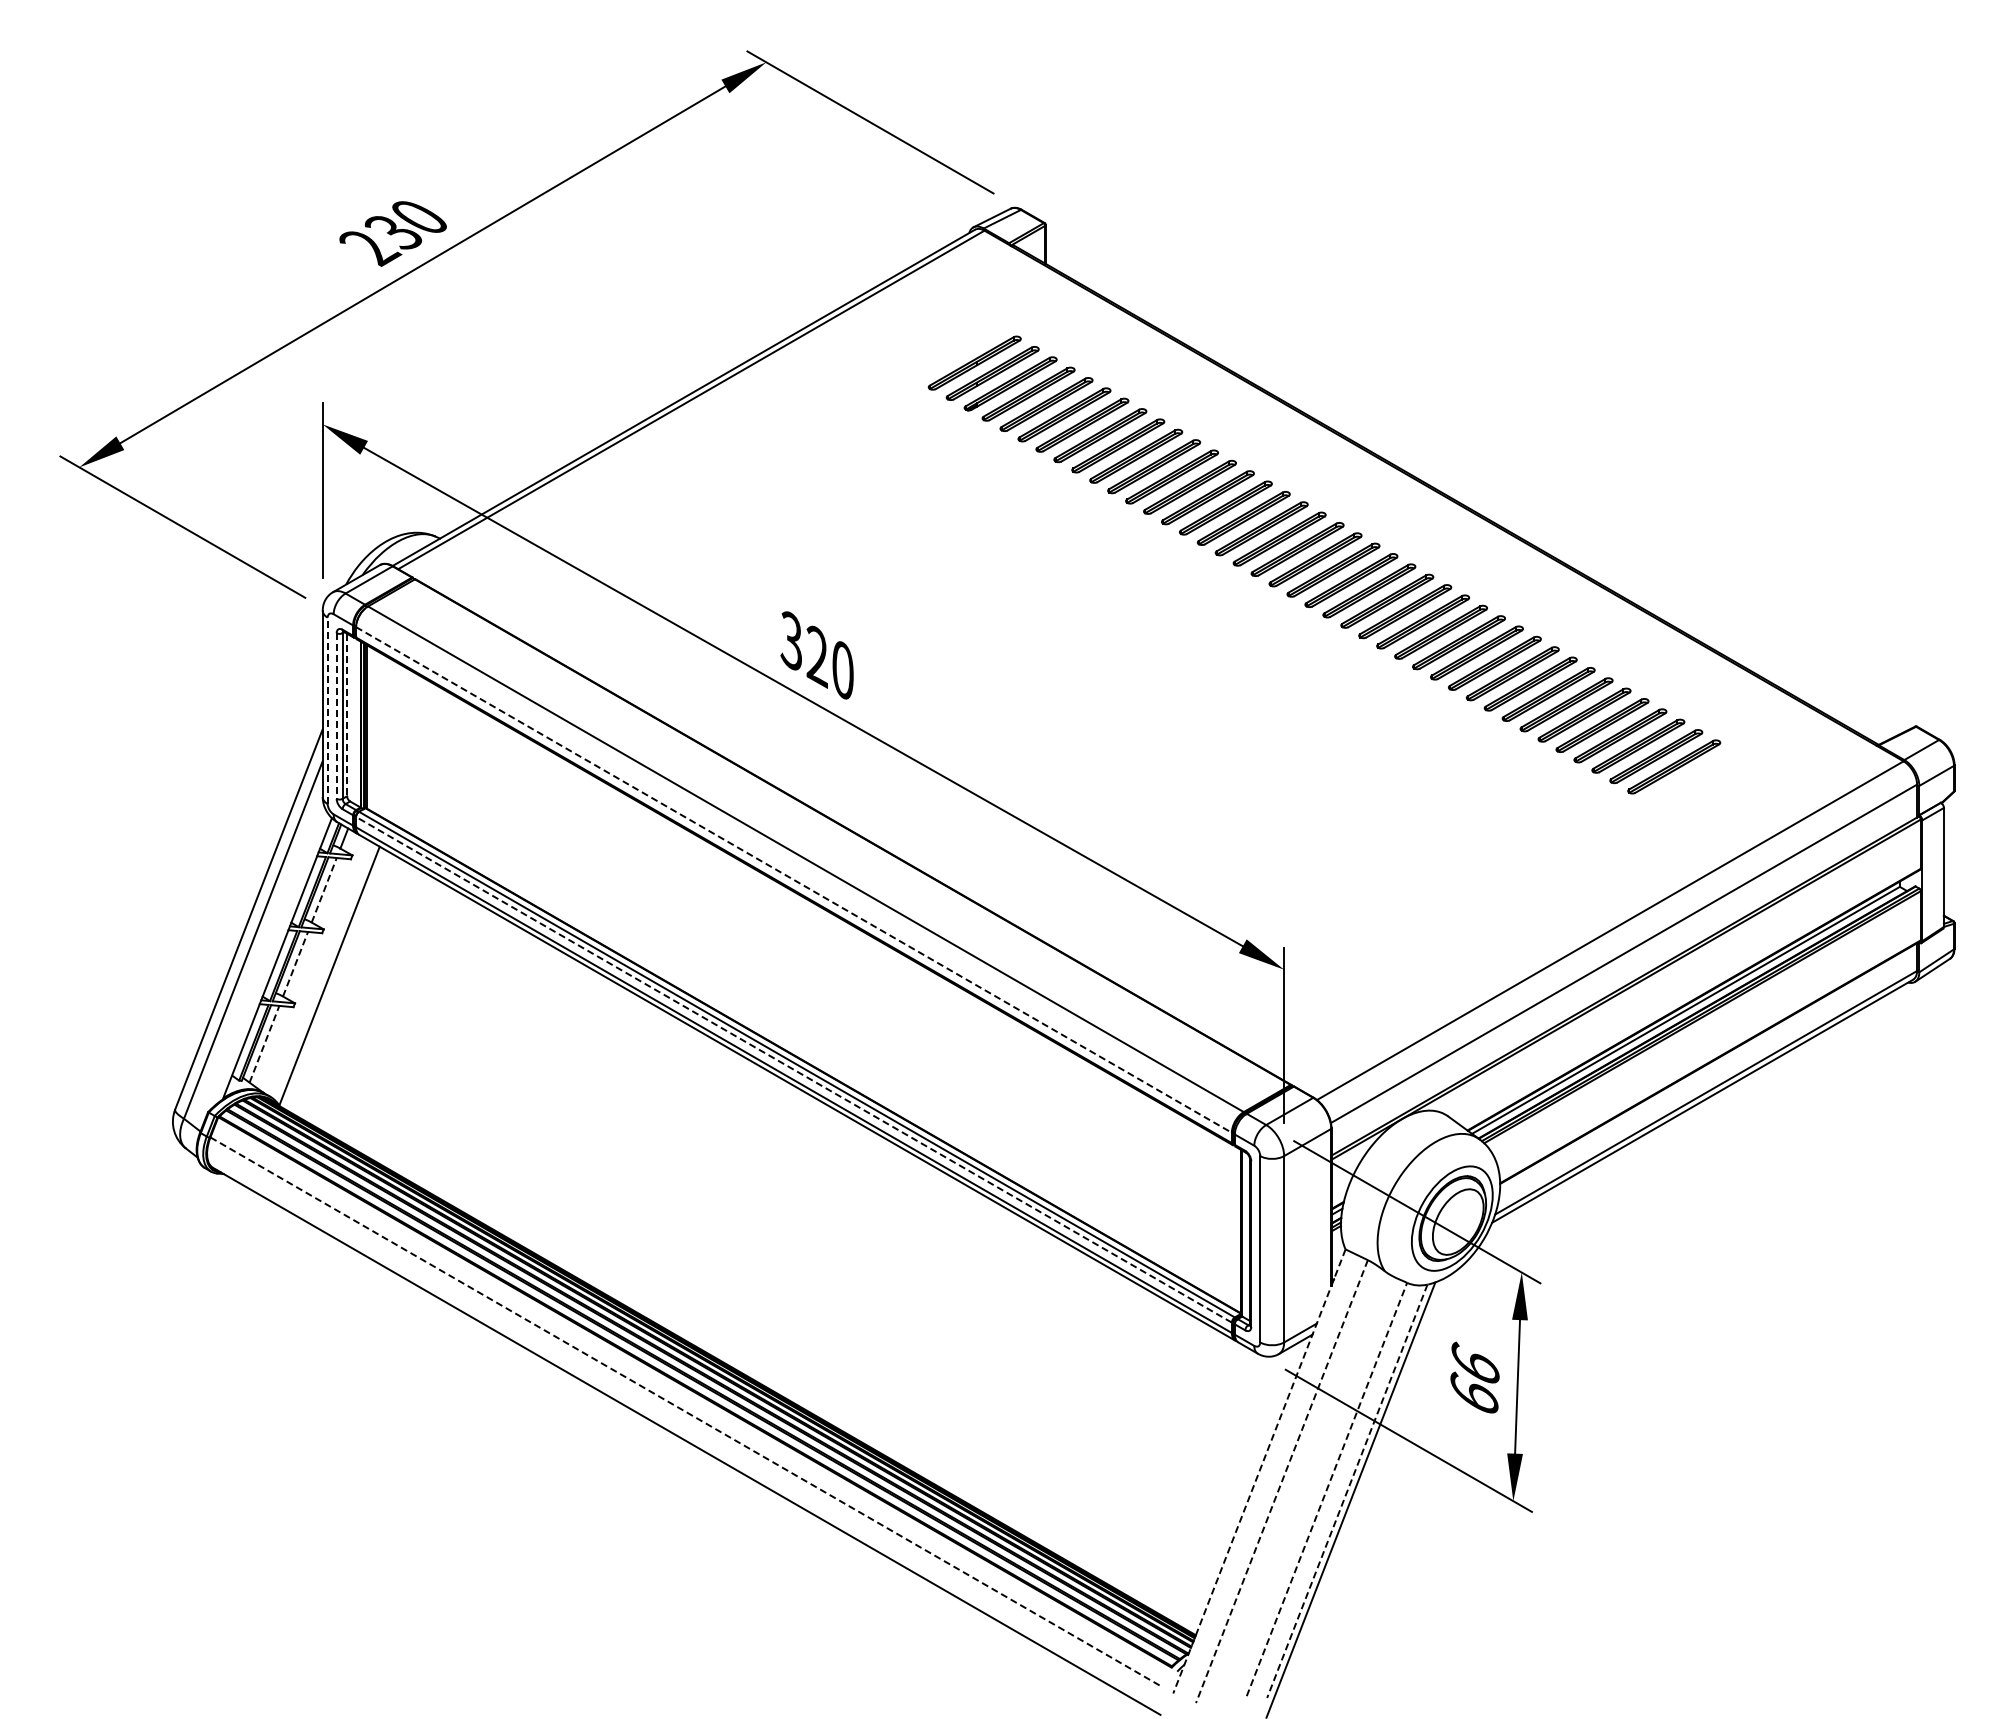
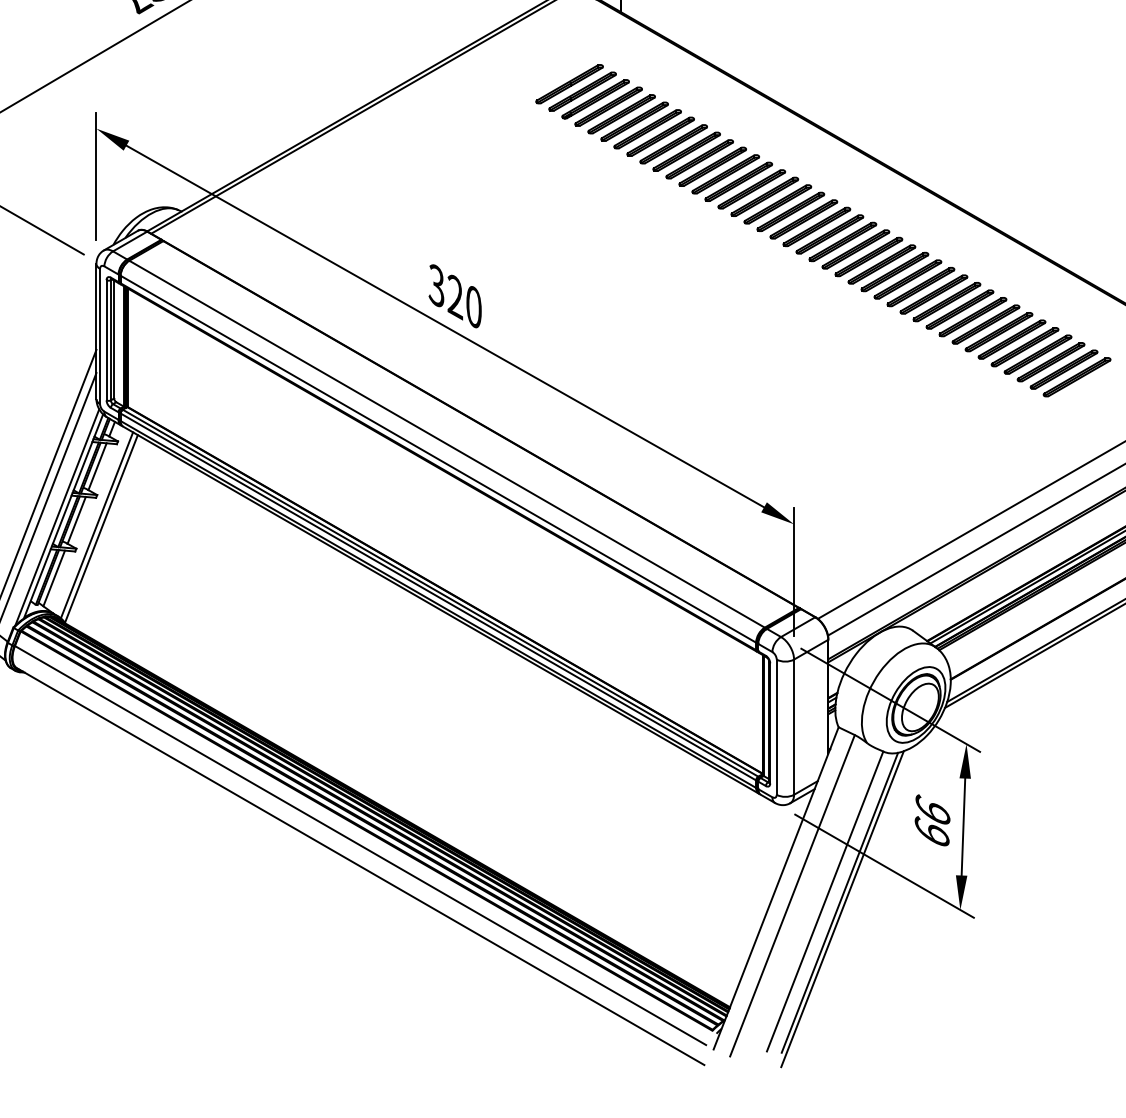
line: (327, 710) -> (99, 336), dashed -> solid
line: (347, 715) -> (114, 339), dashed -> solid
line: (336, 716) -> (106, 340), dashed -> solid
line: (793, 879) -> (438, 458), dashed -> solid
line: (324, 890) -> (97, 466), dashed -> solid
line: (268, 960) -> (57, 517), added
line: (295, 964) -> (76, 520), dashed -> solid
line: (323, 970) -> (97, 524), added
line: (264, 1043) -> (54, 577), dashed -> solid
line: (793, 1069) -> (438, 596), dashed -> solid
line: (686, 1412) -> (360, 845), dashed -> solid
line: (1259, 1471) -> (776, 888), dashed -> solid
line: (1281, 1481) -> (792, 895), dashed -> solid
line: (1326, 1489) -> (824, 901), dashed -> solid
line: (1347, 1491) -> (840, 902), dashed -> solid

